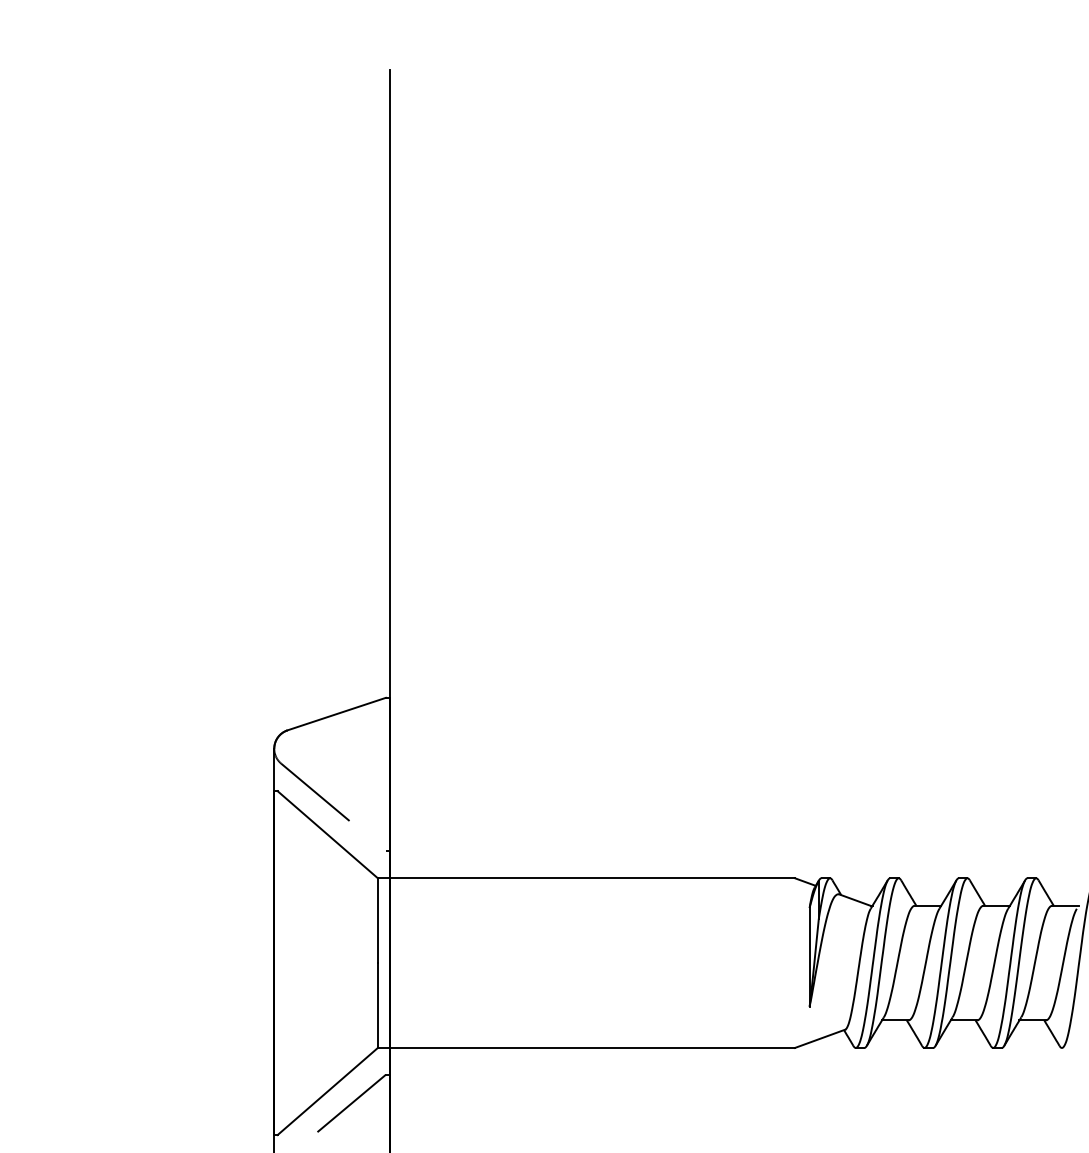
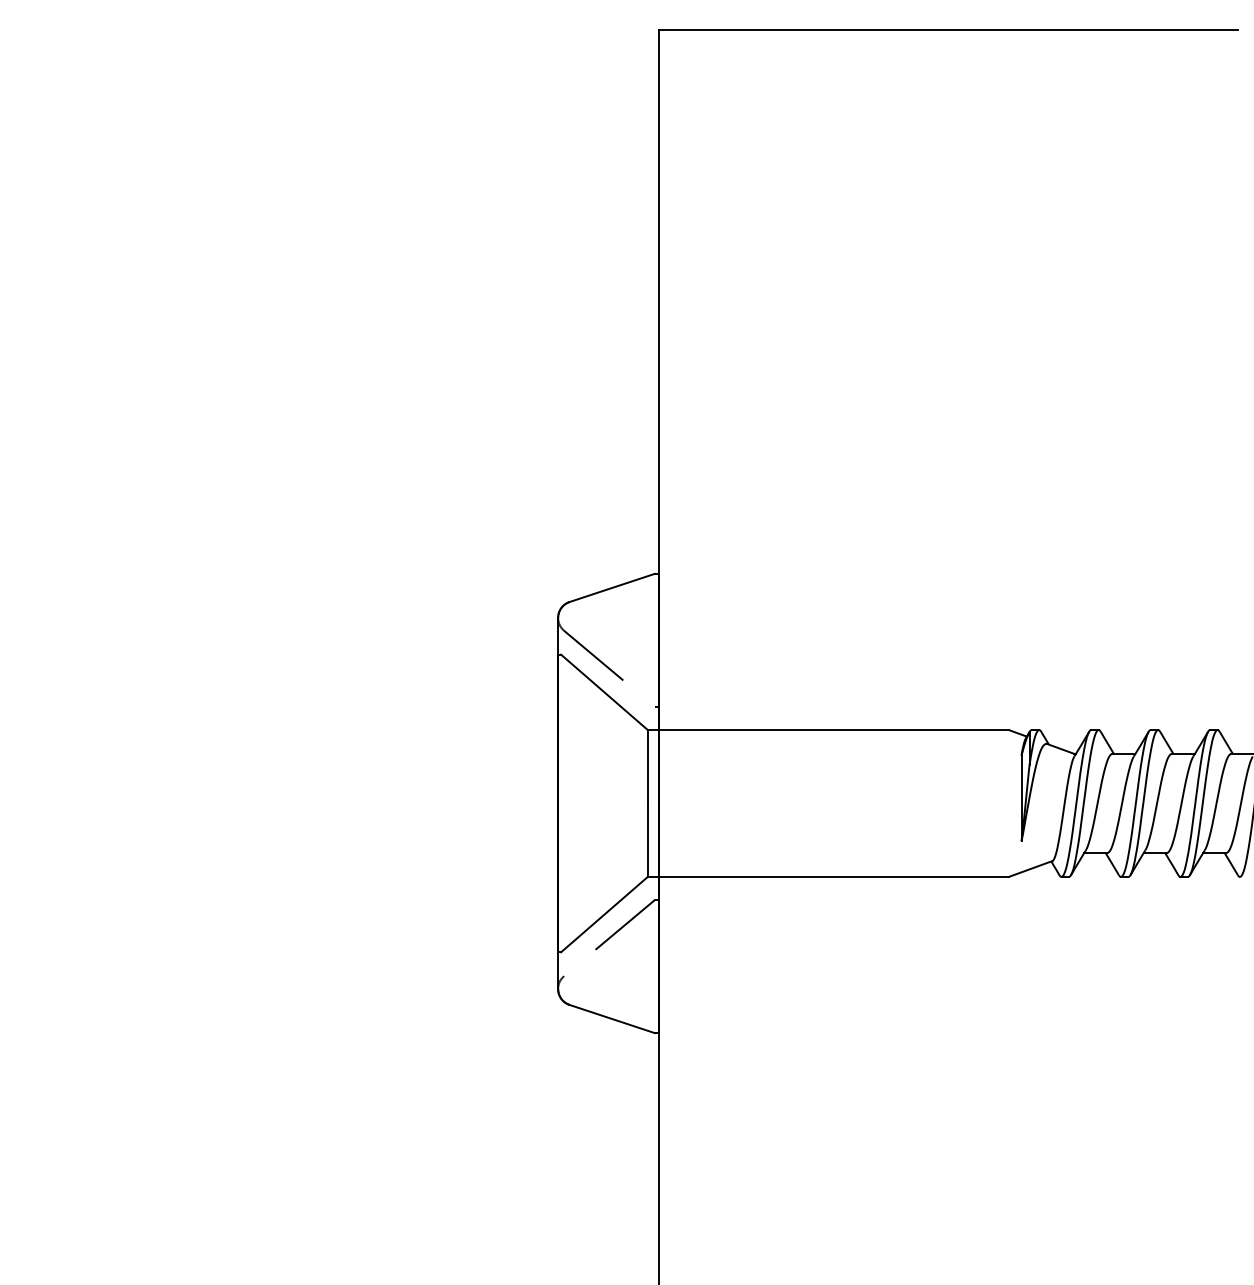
line: (725, 70) -> (948, 30), added

